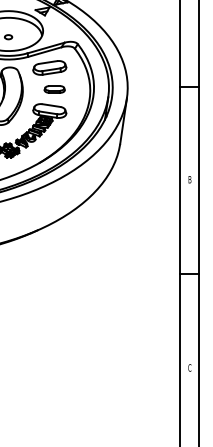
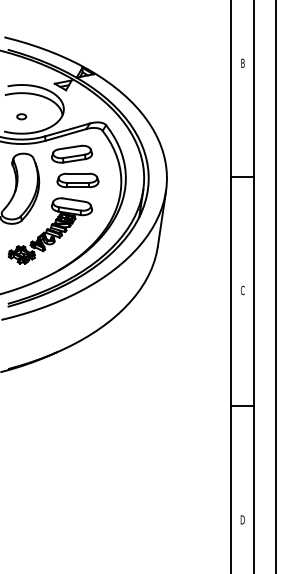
part: (54, 89) -> (77, 180), size x1.67
text: (189, 179) -> (242, 290), B -> C
text: (189, 367) -> (242, 519), C -> D

